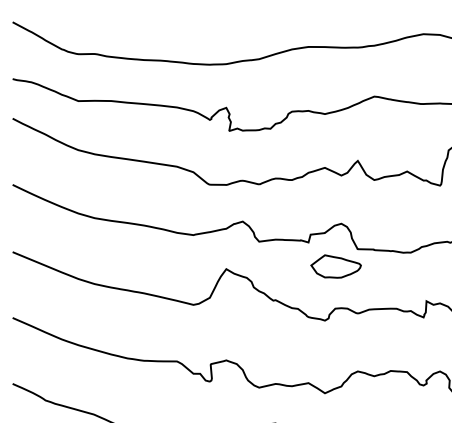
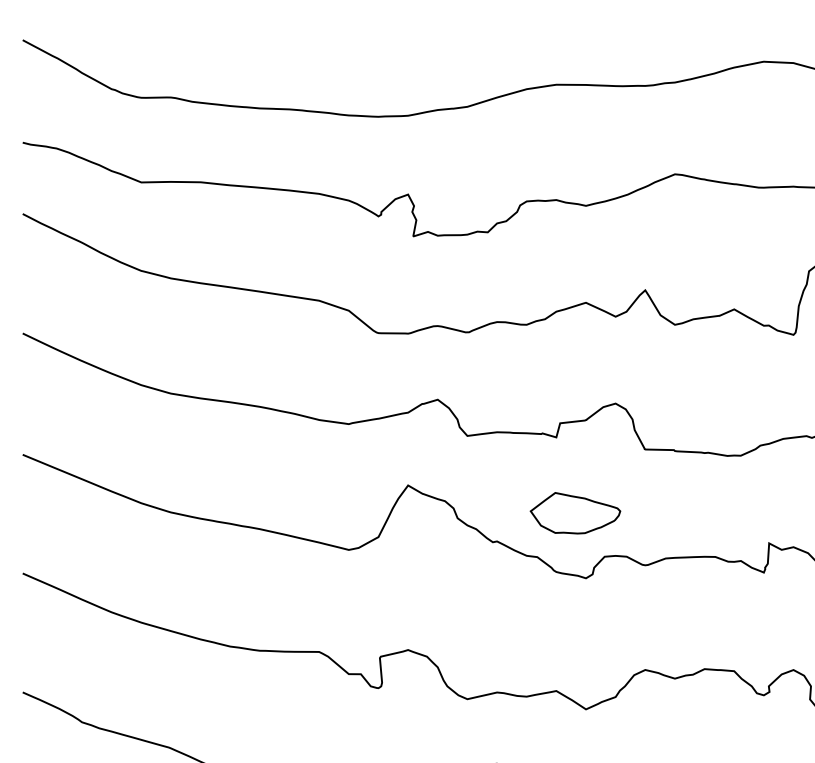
part: (335, 266) -> (574, 513), moved

